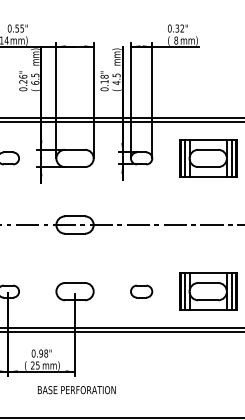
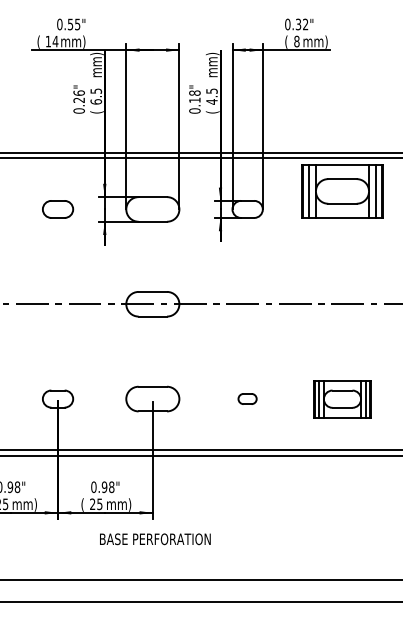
part: (208, 158) -> (342, 191), moved
part: (141, 291) -> (247, 398), size x0.6
part: (208, 291) -> (342, 399), size x0.7

